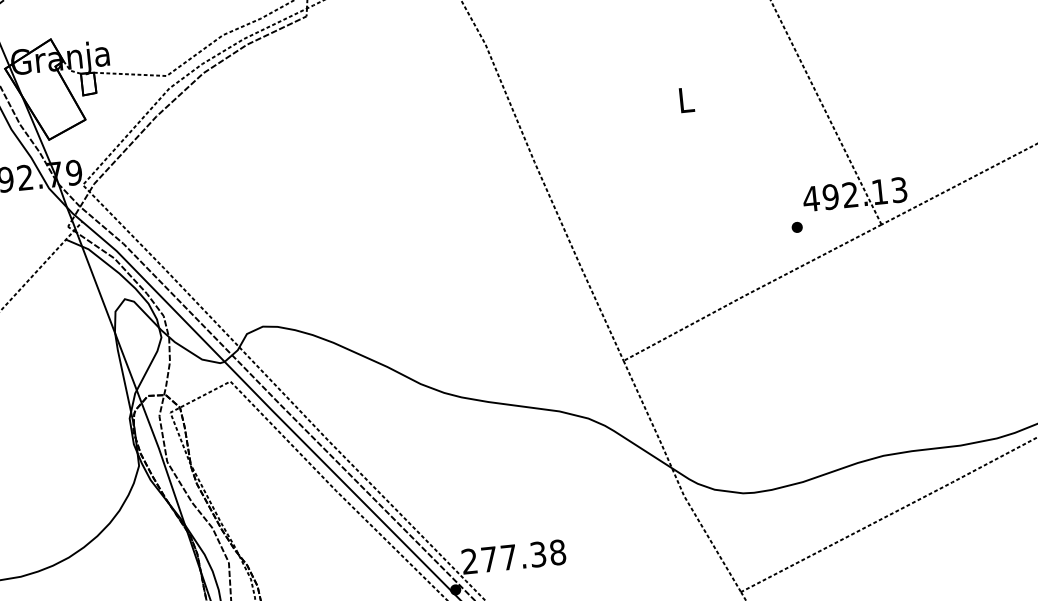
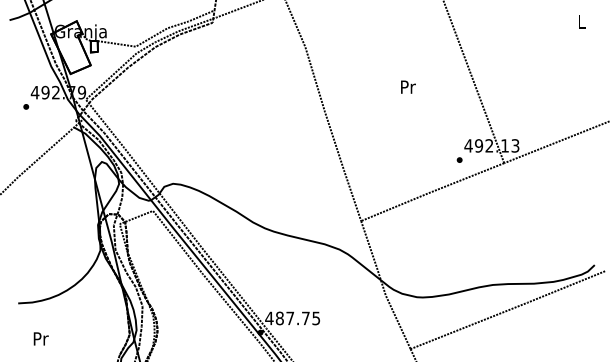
text: (686, 98) -> (408, 86), L -> Pr
text: (513, 557) -> (292, 318), 277.38 -> 487.75

